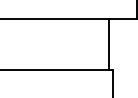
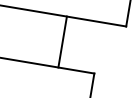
line: (108, 44) -> (62, 41), moved

